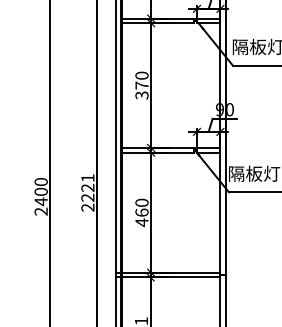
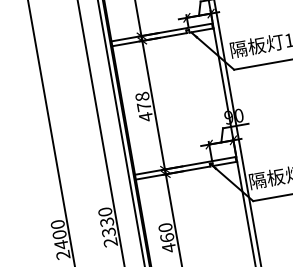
text: (141, 85) -> (143, 106), 370 -> 478
text: (87, 187) -> (106, 221), 2221 -> 2330

